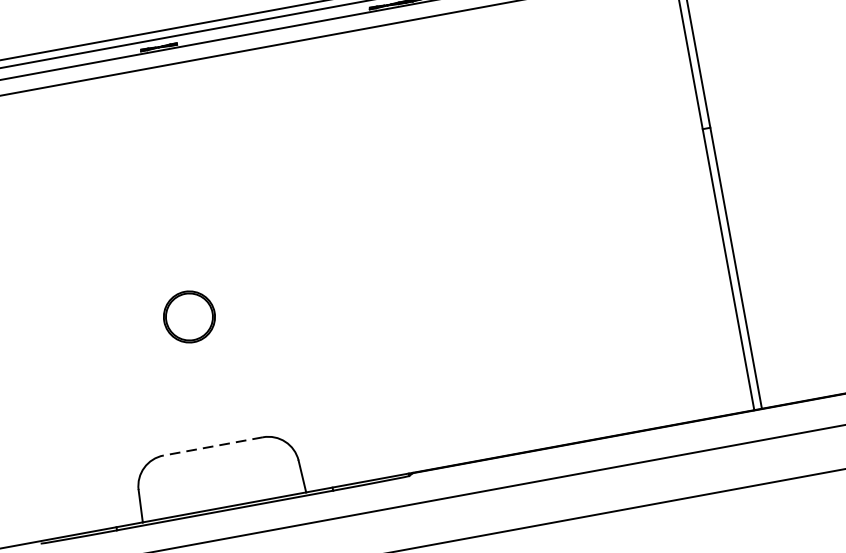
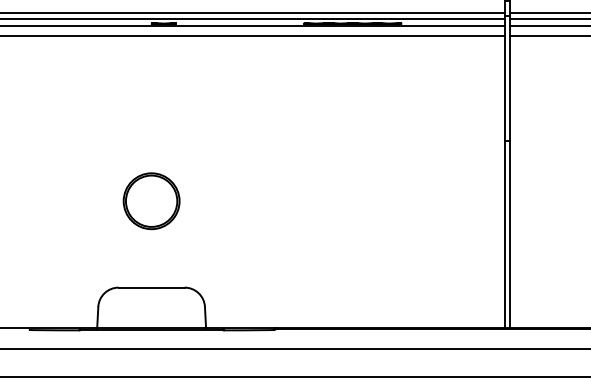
part: (189, 317) -> (151, 201), size x1.67
line: (213, 446) -> (151, 287), dashed -> solid

